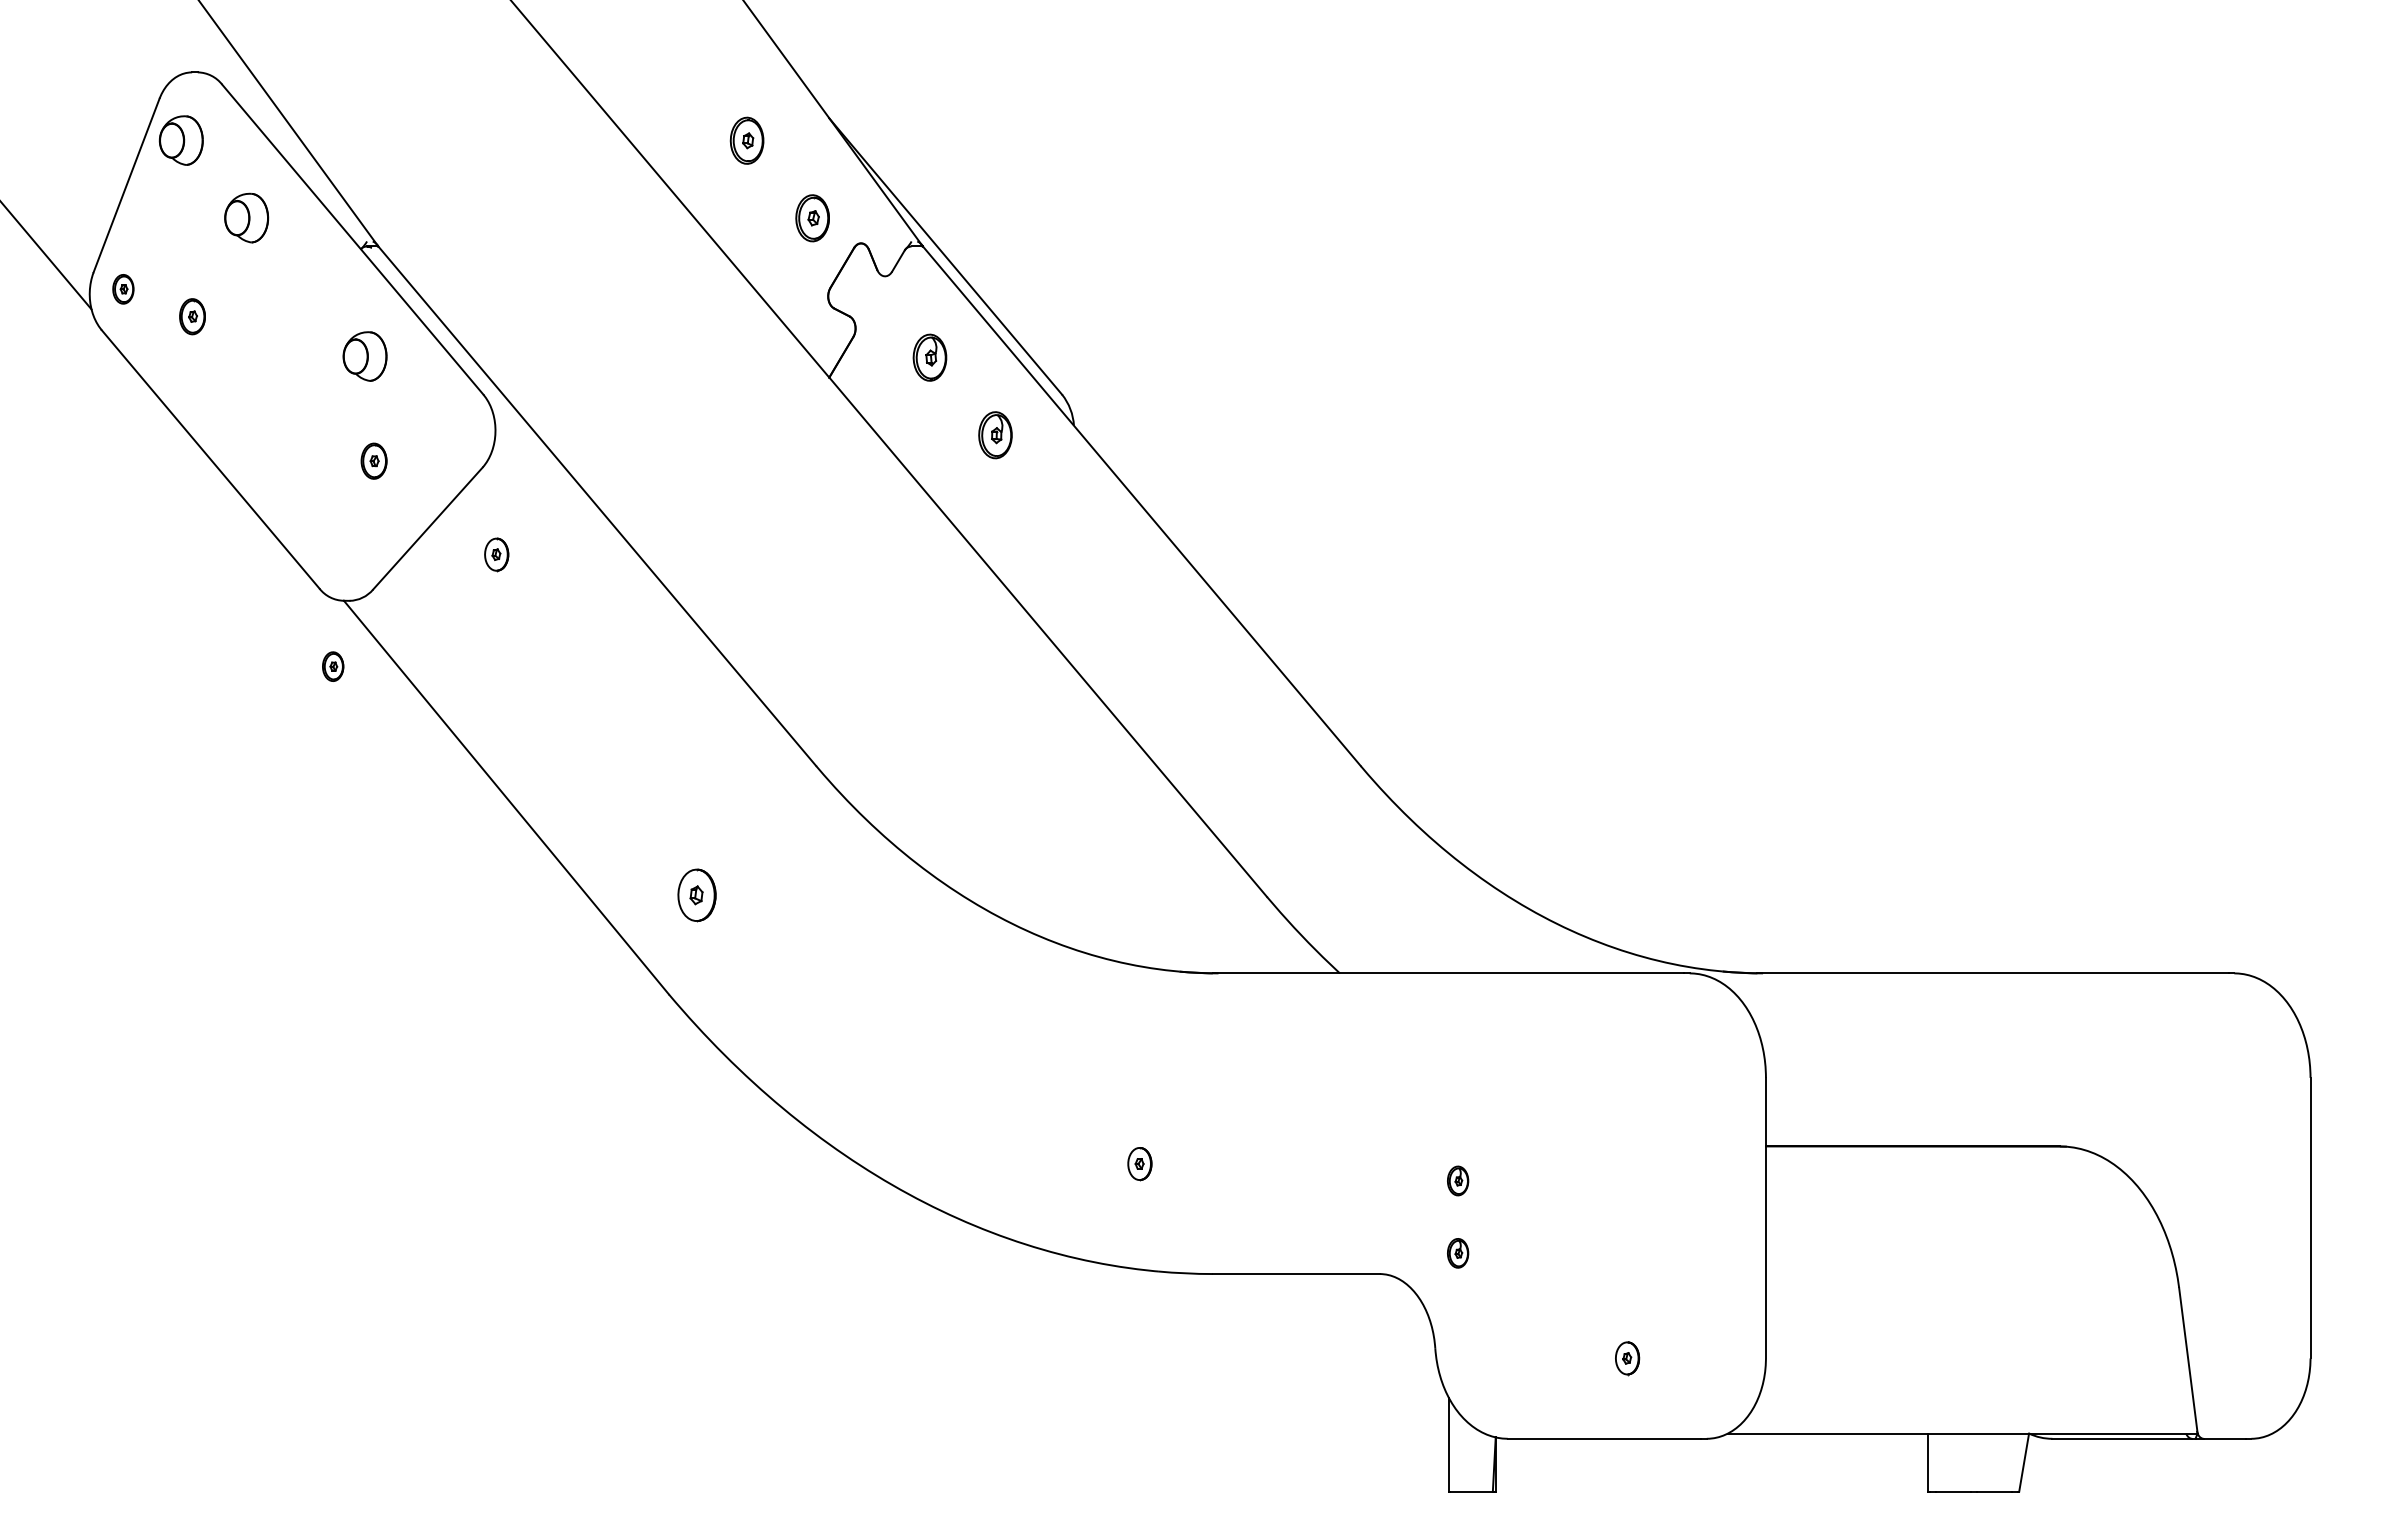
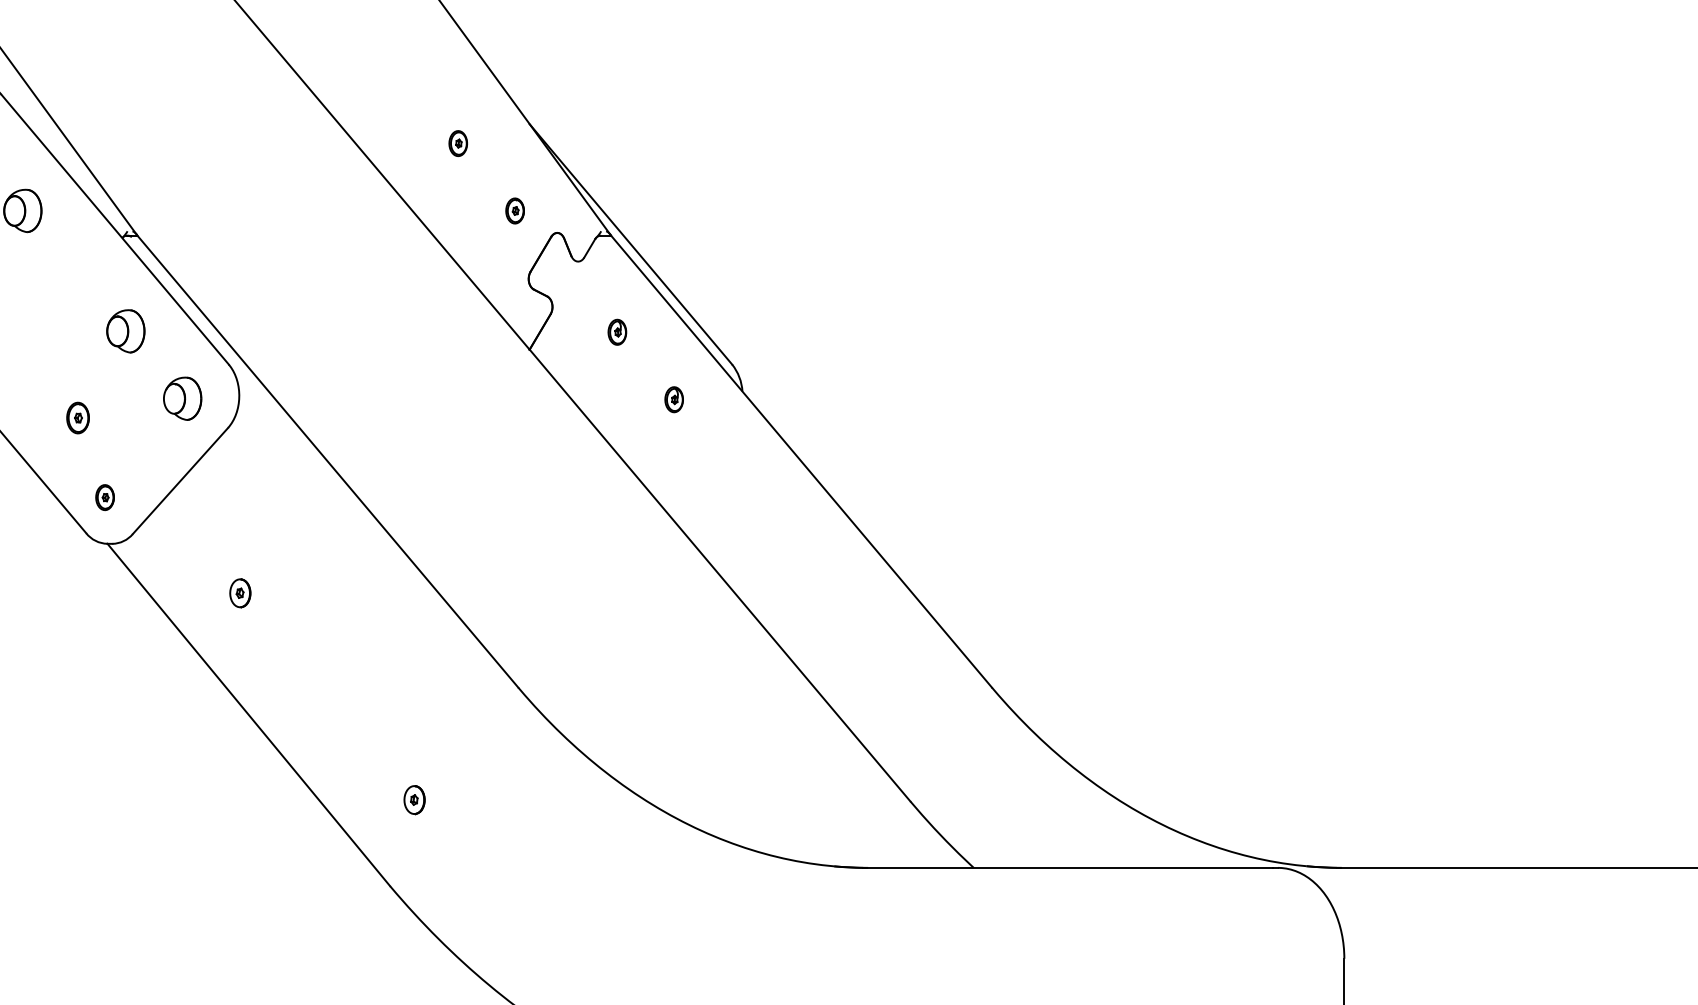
part: (747, 140) -> (458, 143), size x0.62
part: (812, 217) -> (515, 210), size x0.62
part: (930, 357) -> (617, 332), size x0.62
part: (430, 433) -> (182, 398), added
part: (995, 434) -> (674, 399), size x0.62
part: (373, 460) -> (77, 417), moved
part: (496, 554) -> (240, 593), moved
part: (333, 666) -> (105, 497), moved
part: (696, 895) -> (414, 800), size x0.62

